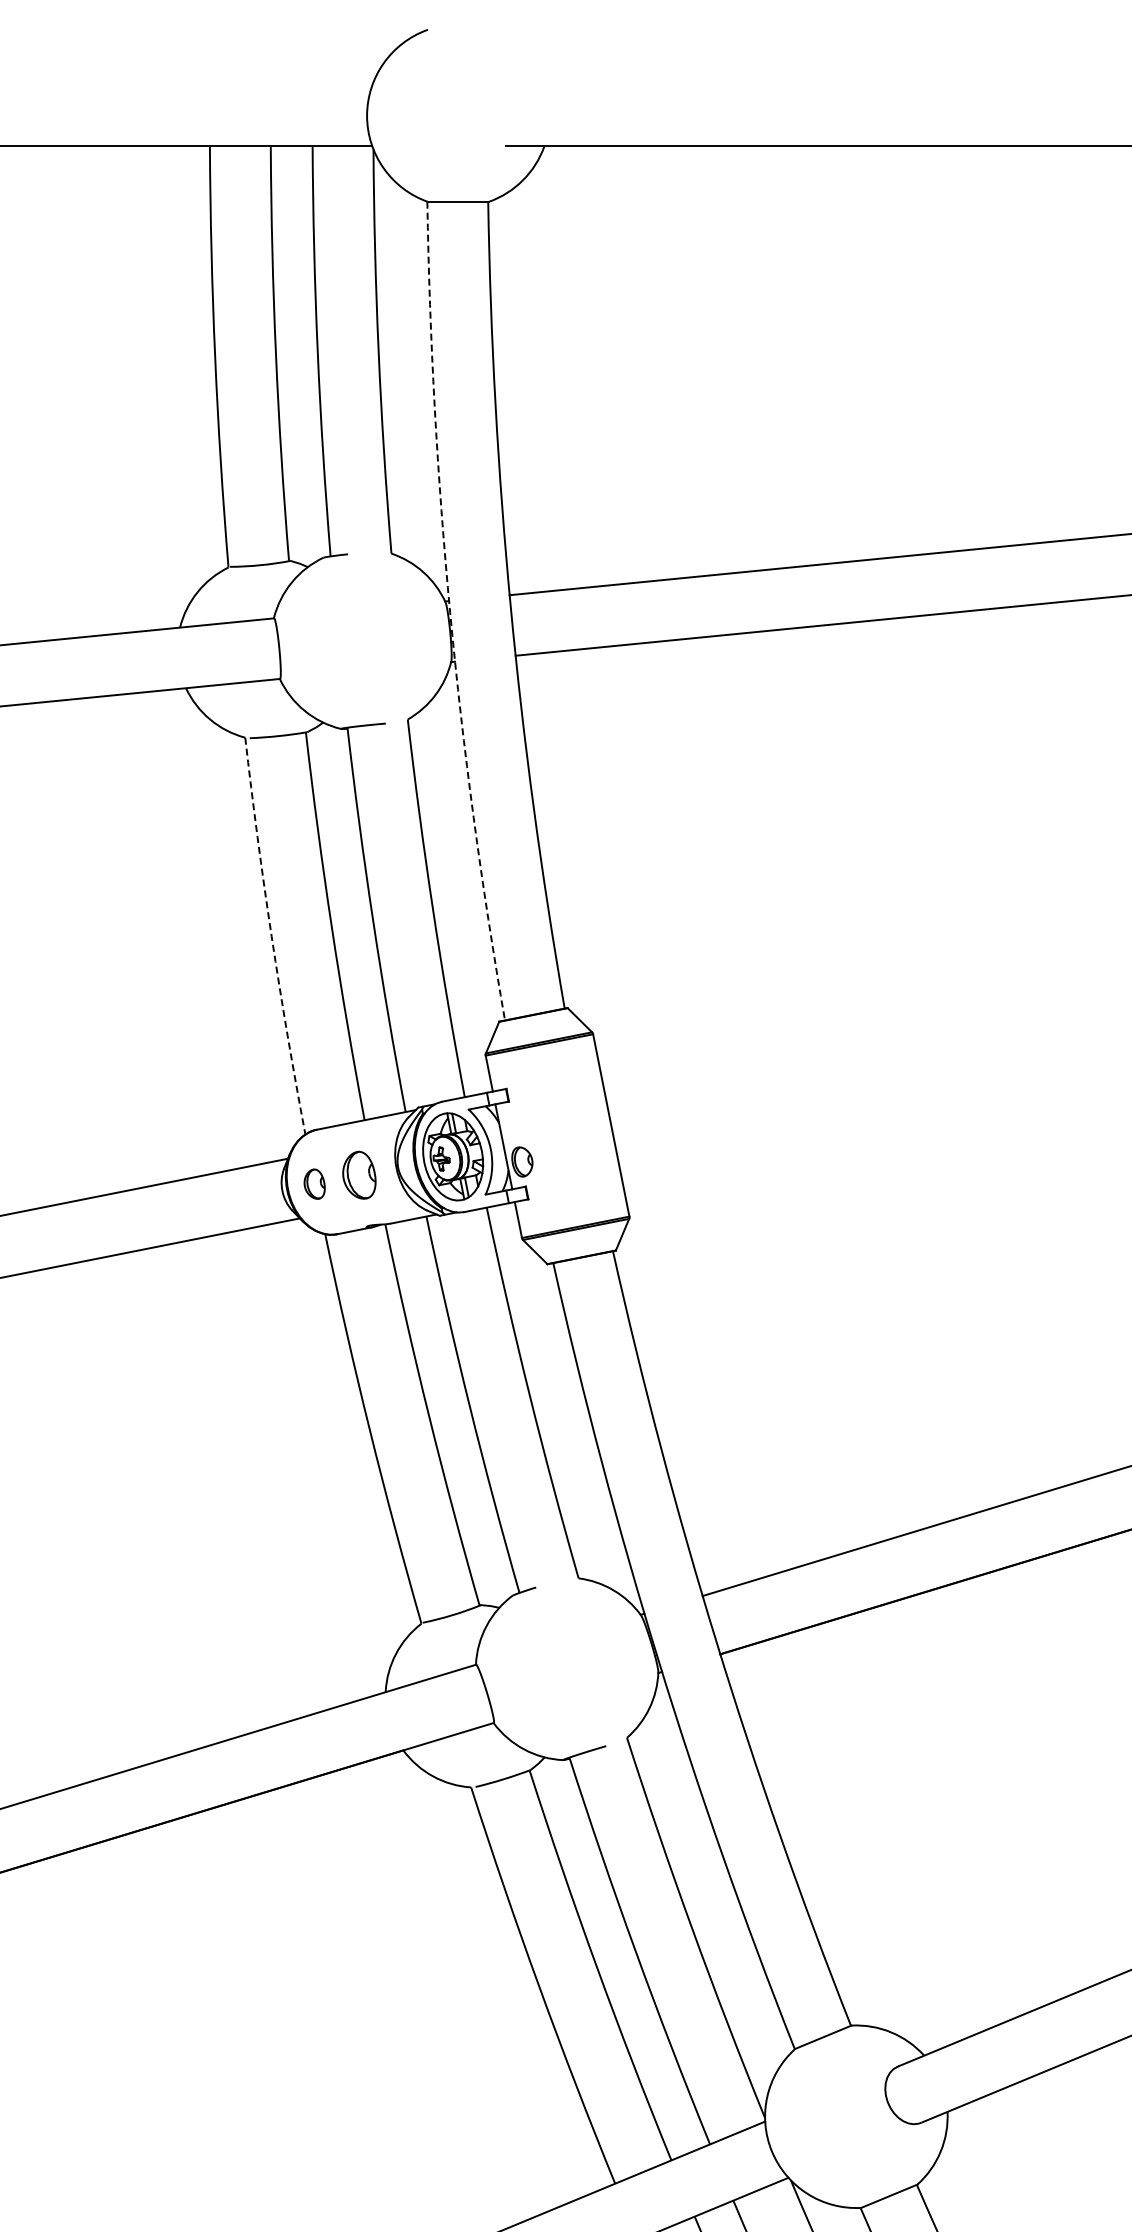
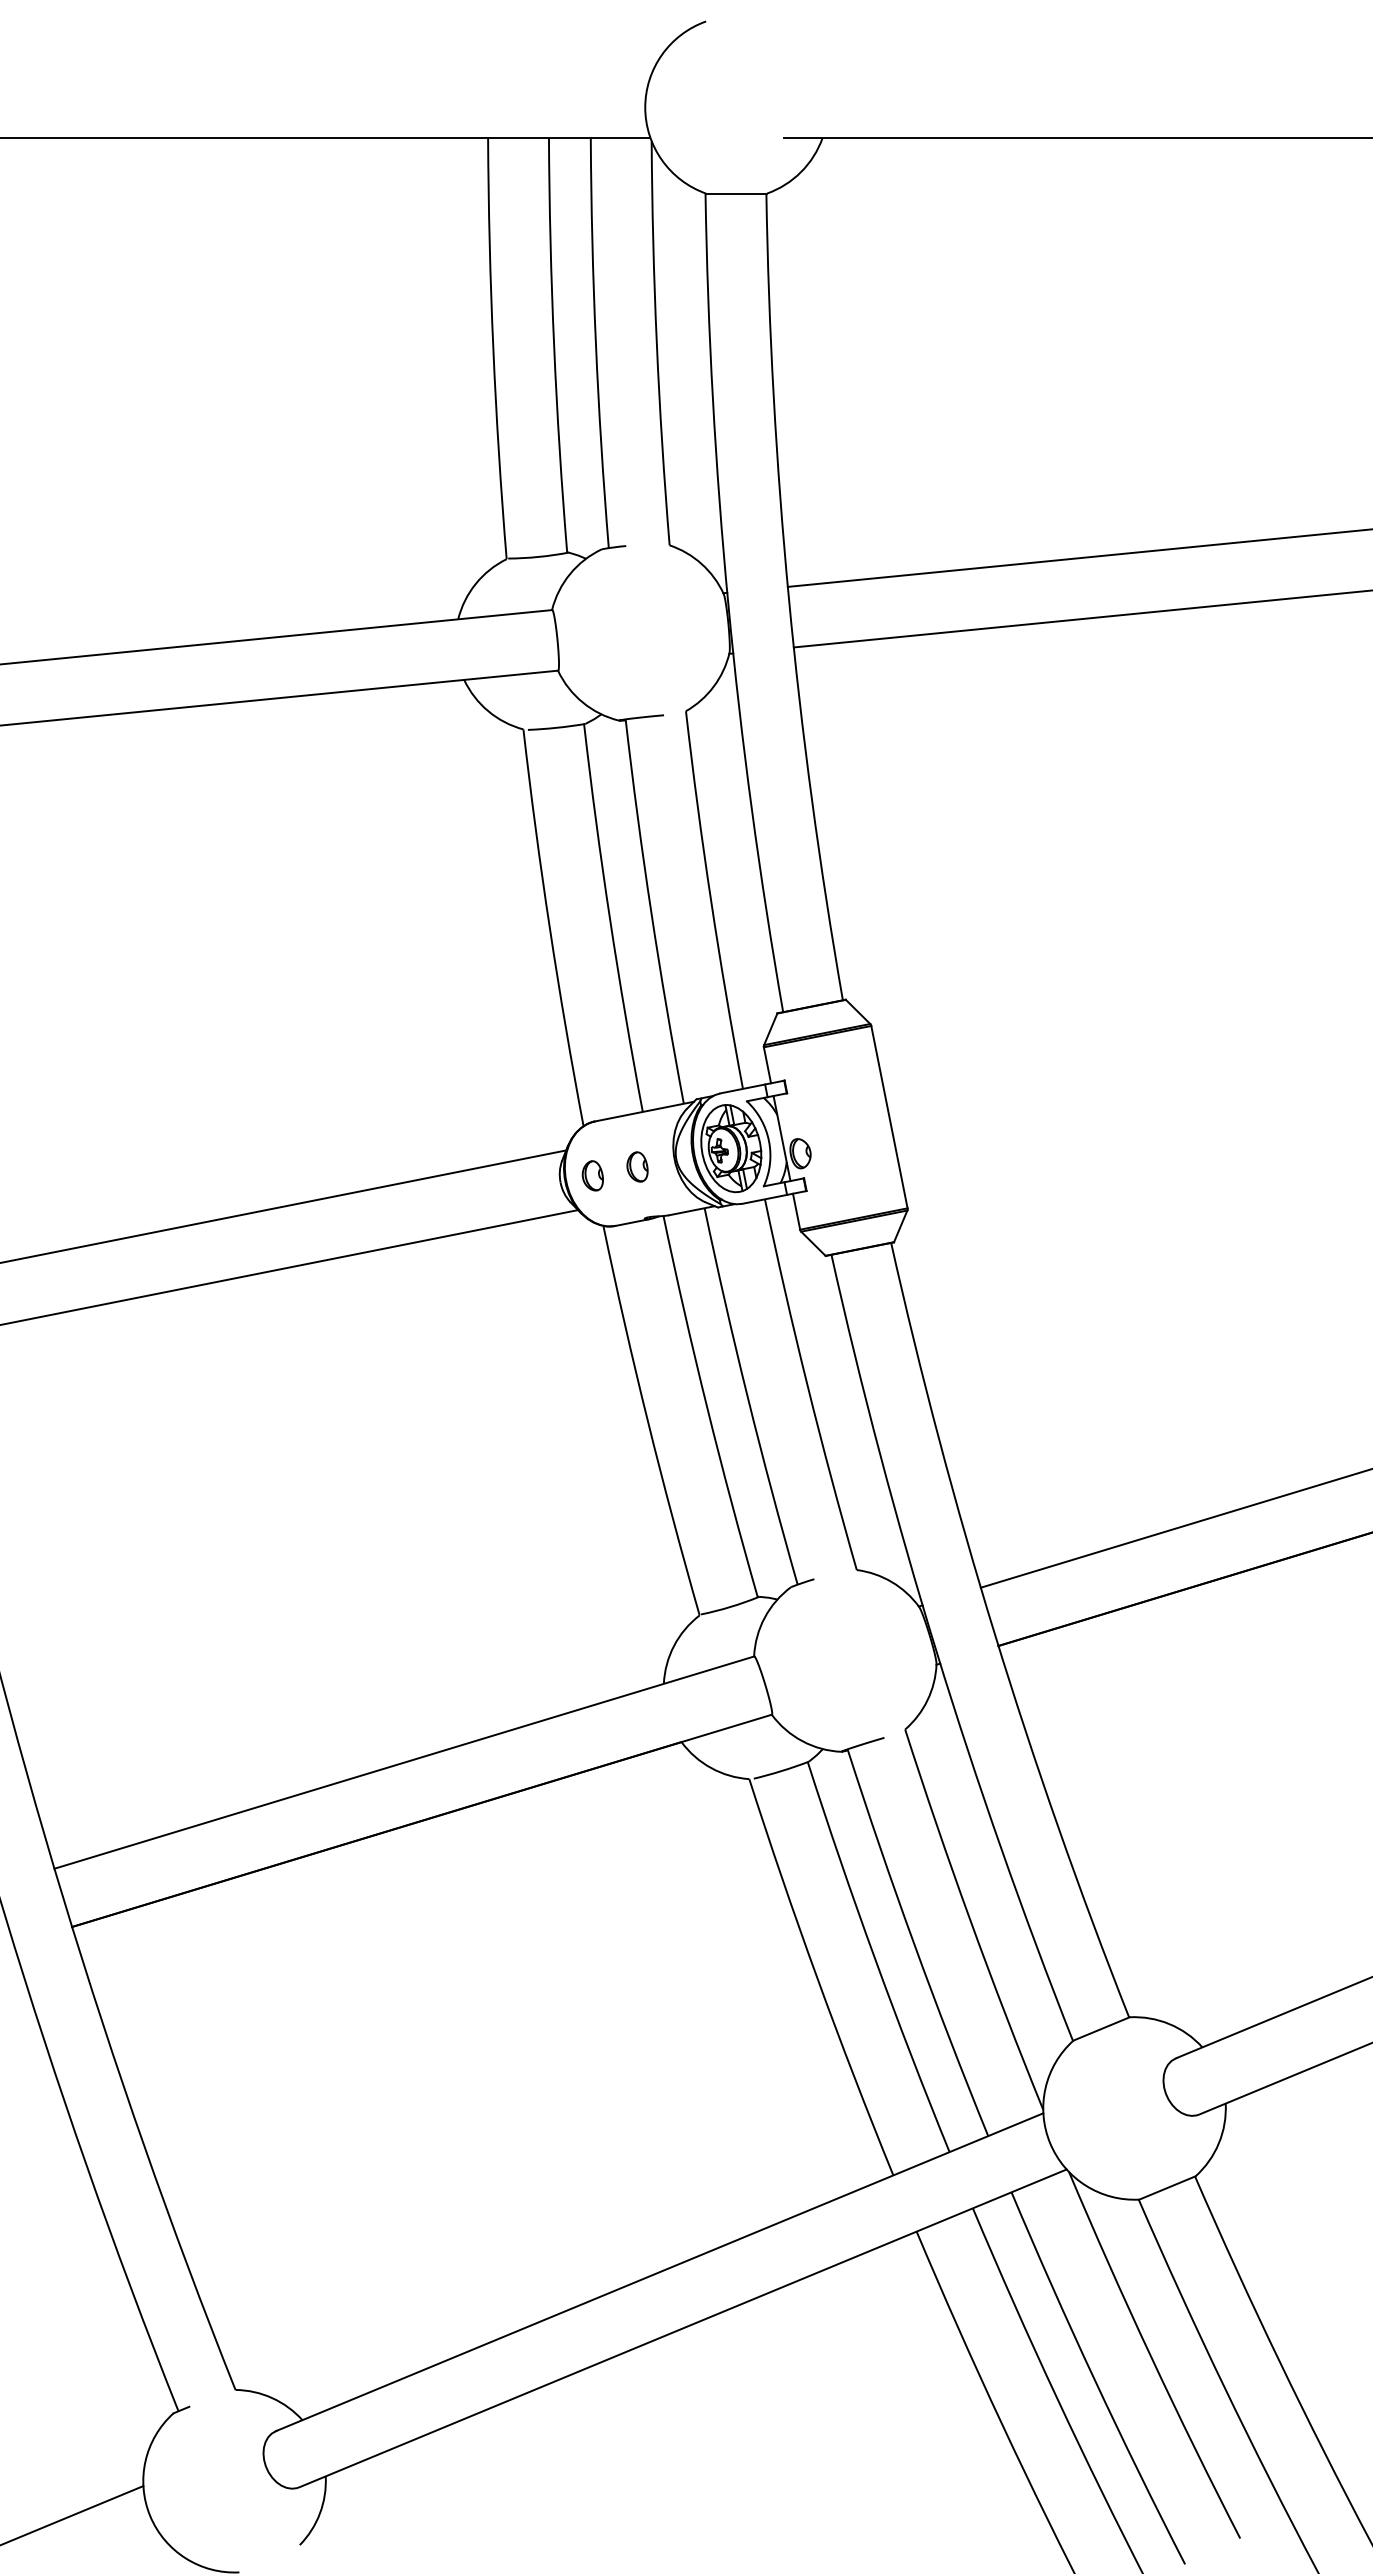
arc: (450, 612) -> (728, 604), dashed -> solid
arc: (271, 936) -> (549, 928), dashed -> solid
part: (359, 1174) -> (637, 1166), size x0.62

